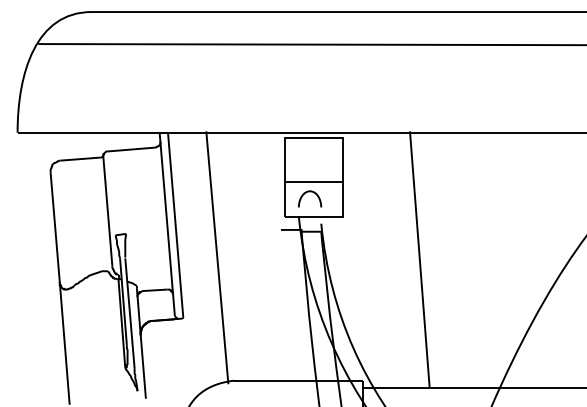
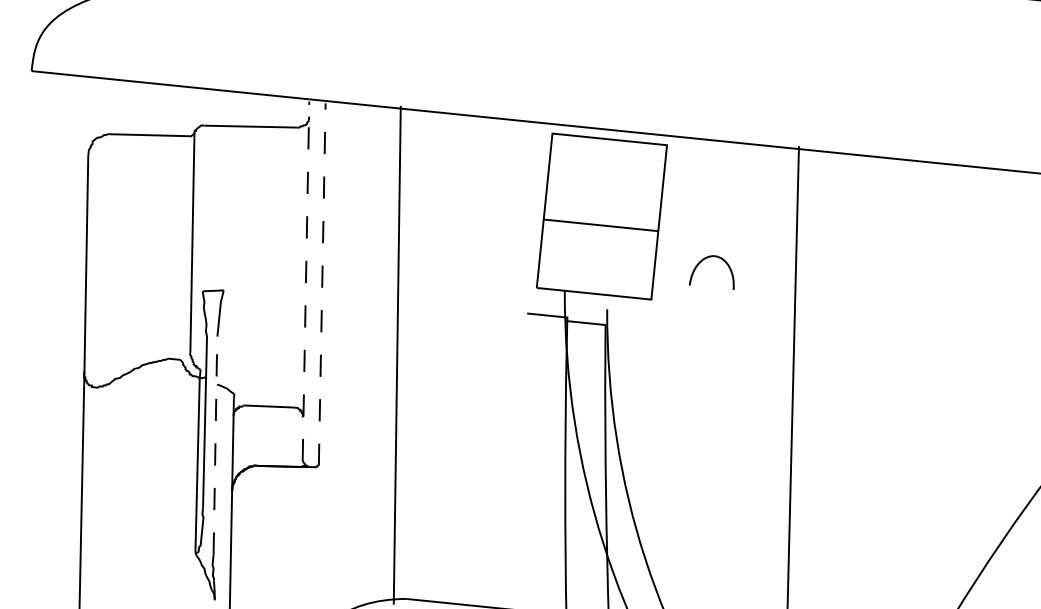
curve: (313, 193) -> (721, 261), moved
line: (167, 225) -> (306, 282), solid -> dashed
line: (175, 225) -> (321, 283), solid -> dashed
line: (129, 312) -> (214, 444), solid -> dashed

